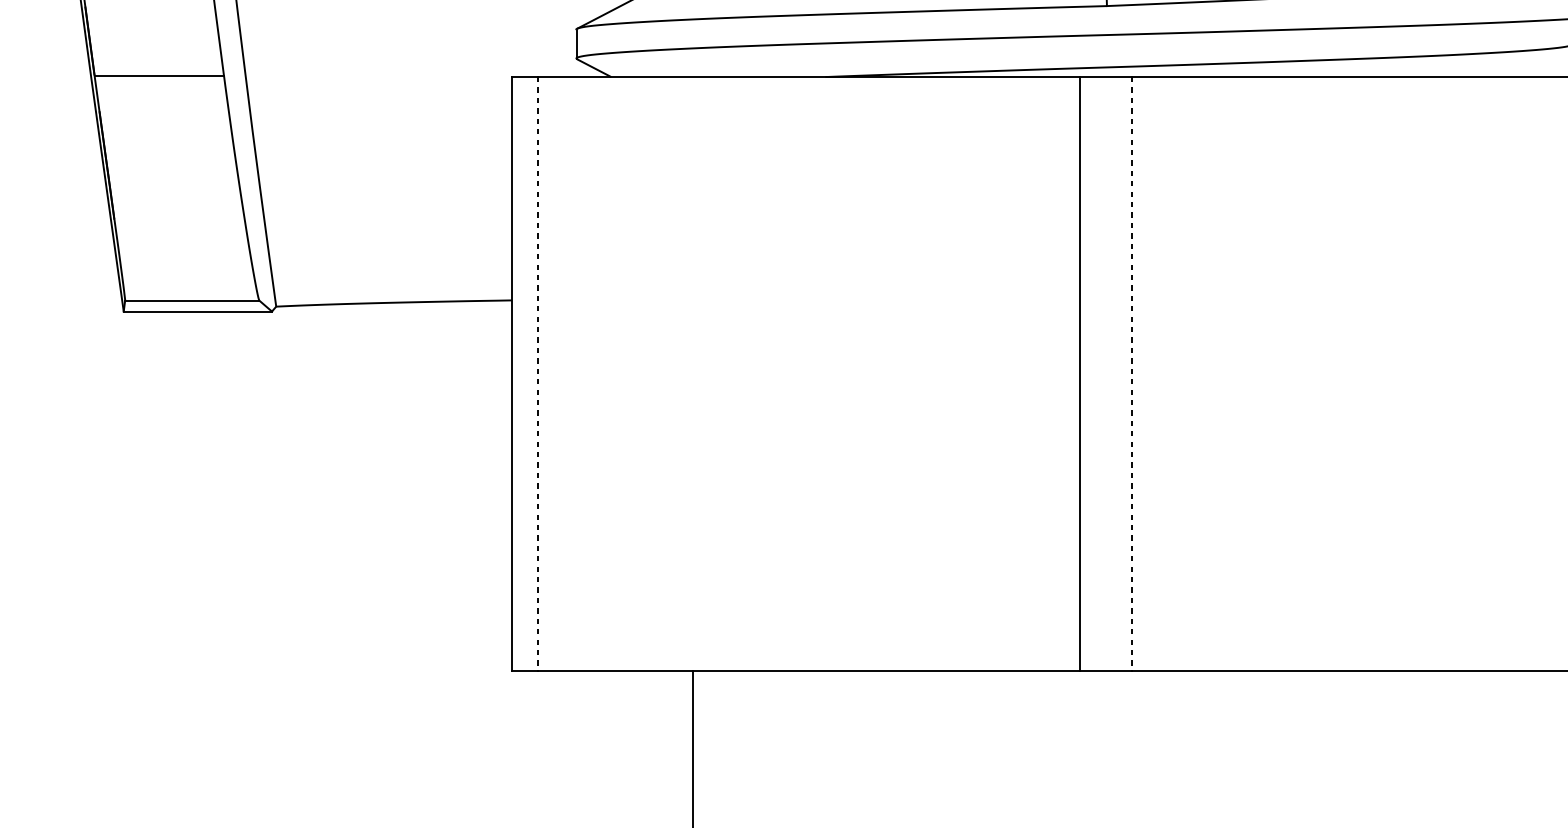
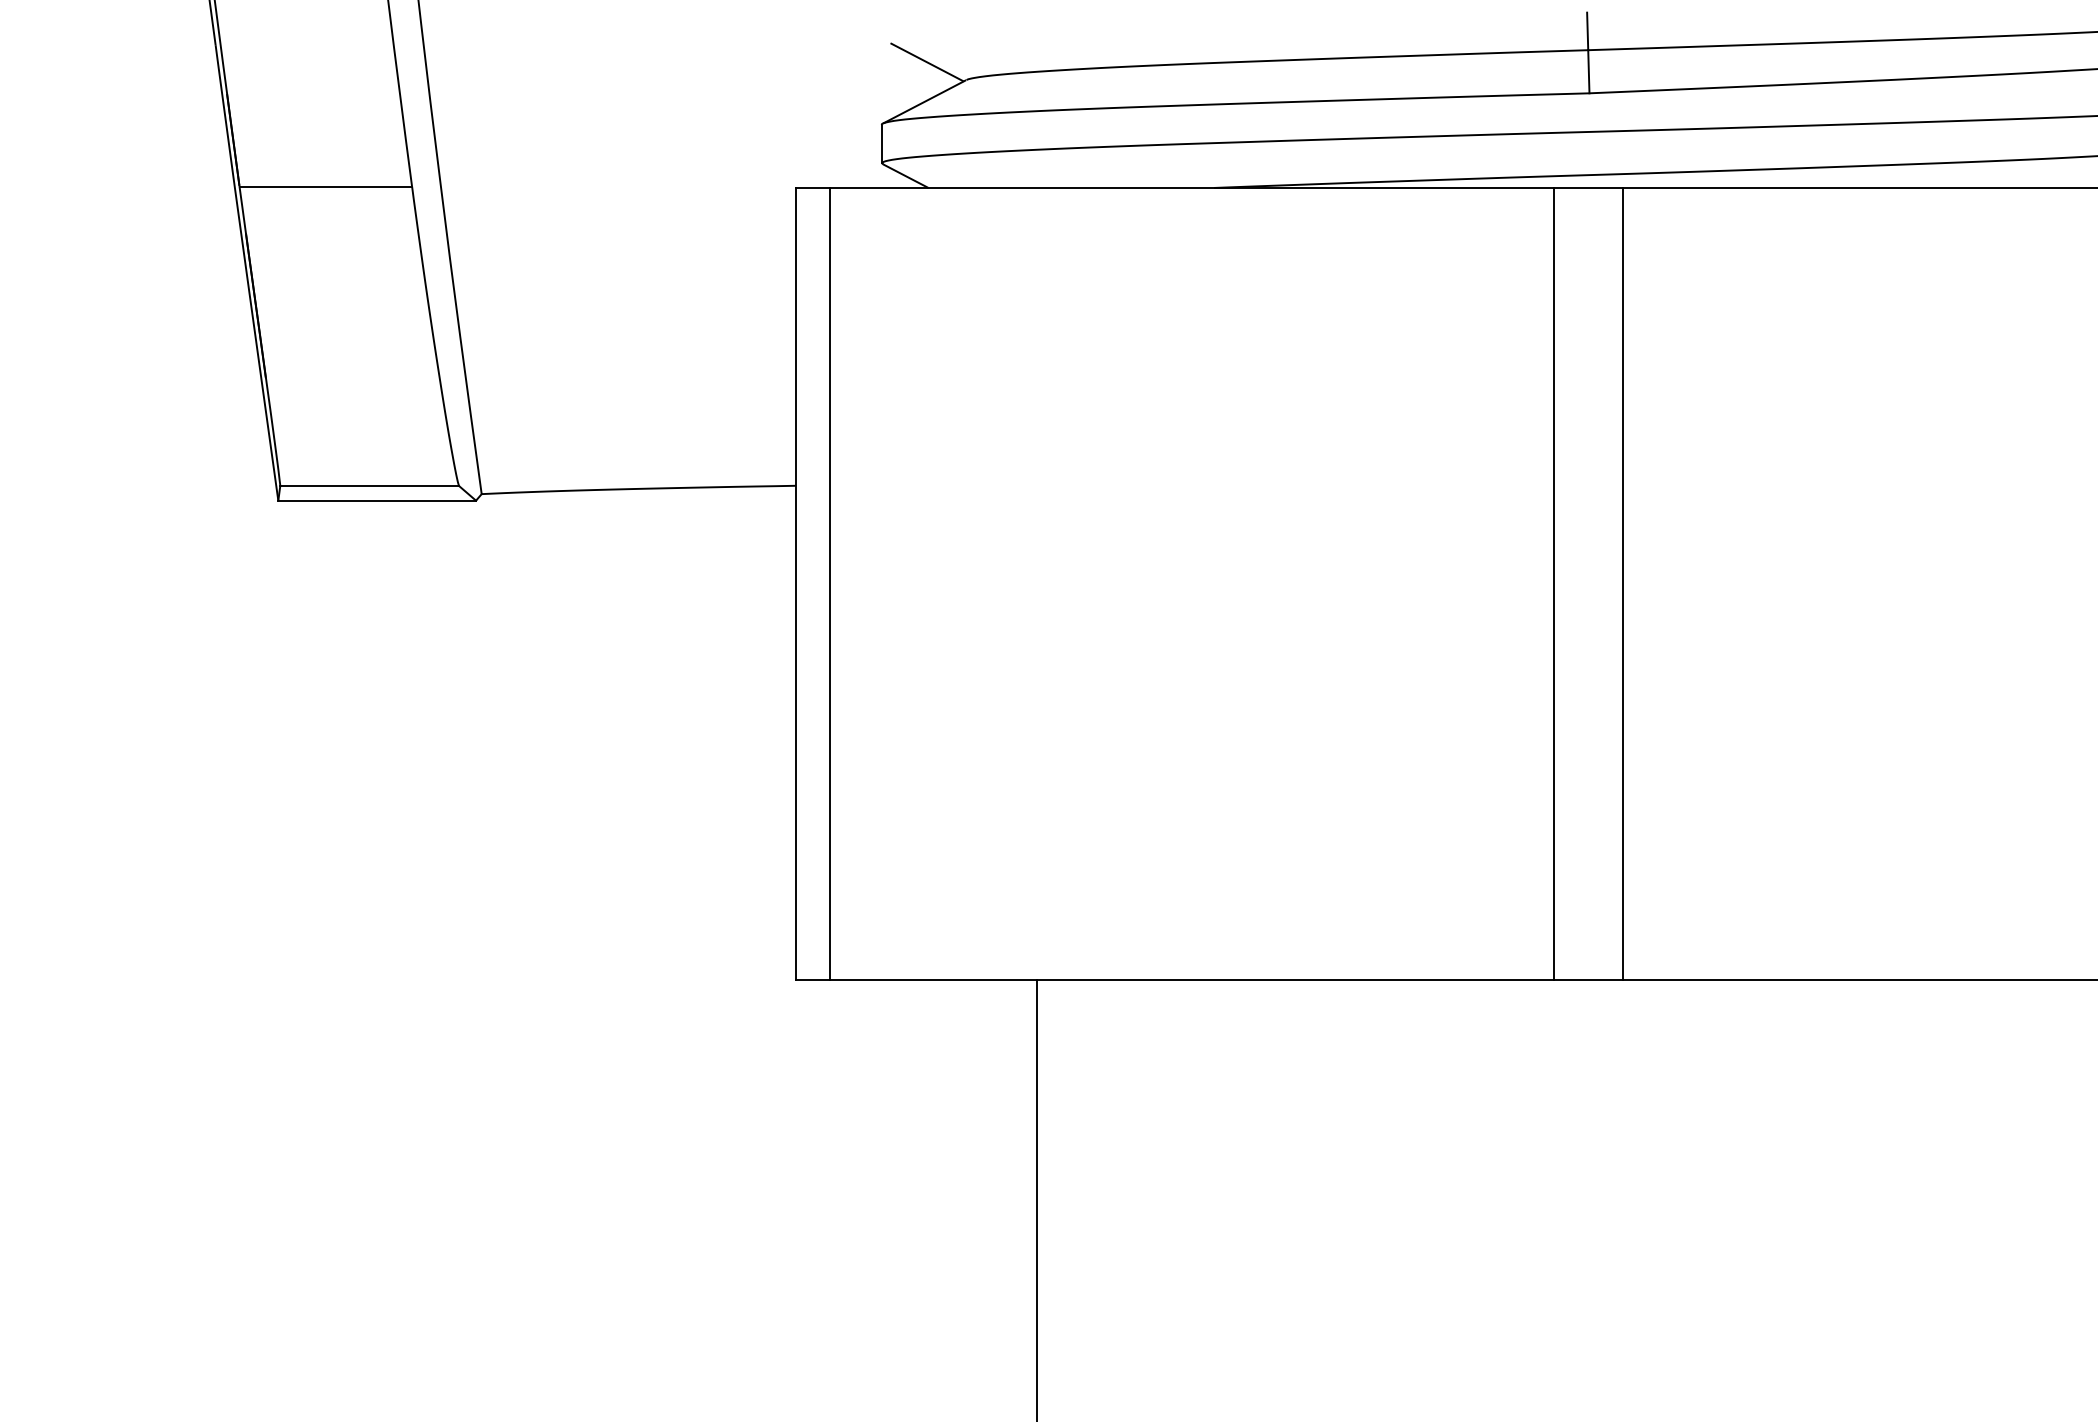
line: (537, 374) -> (830, 584), dashed -> solid
line: (1131, 374) -> (1622, 584), dashed -> solid

